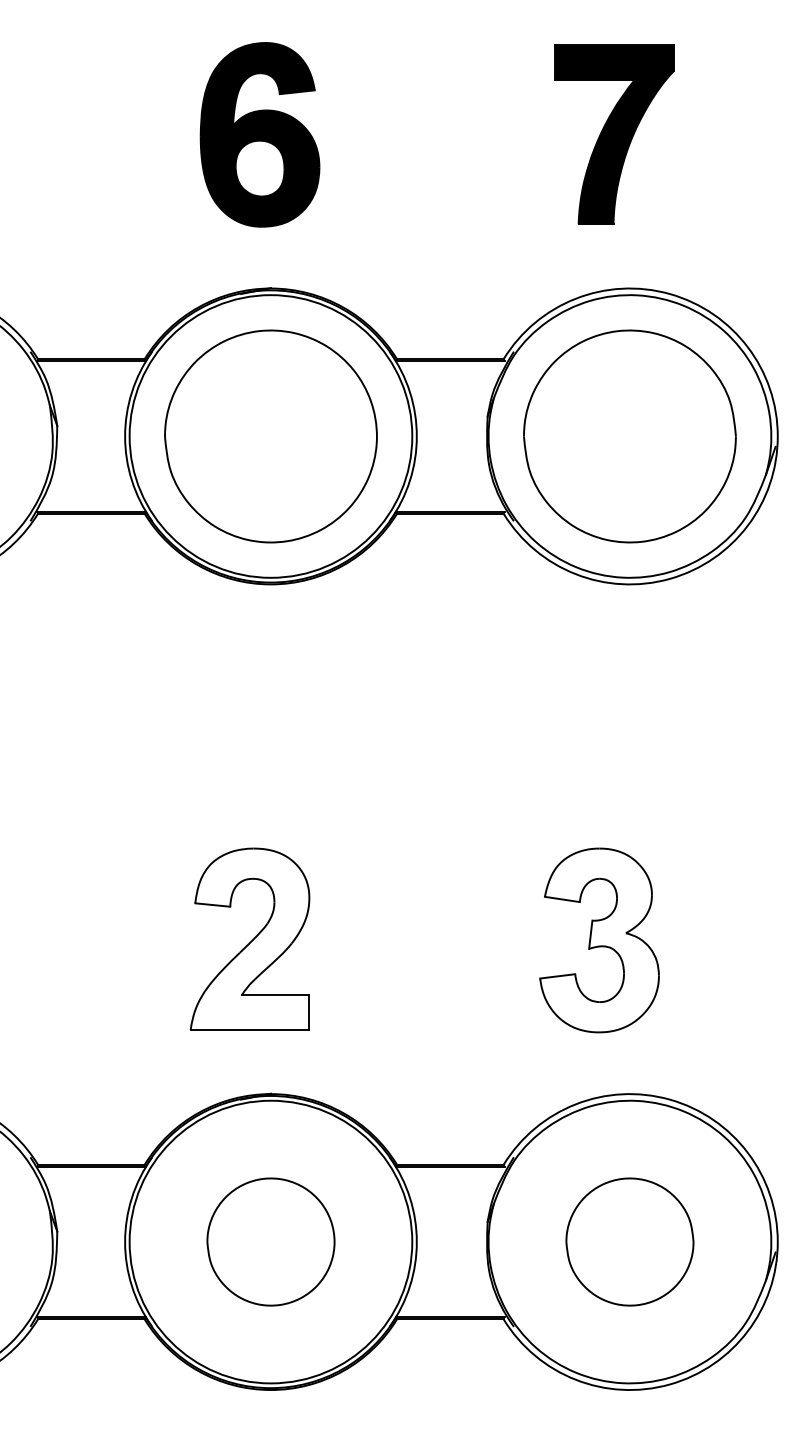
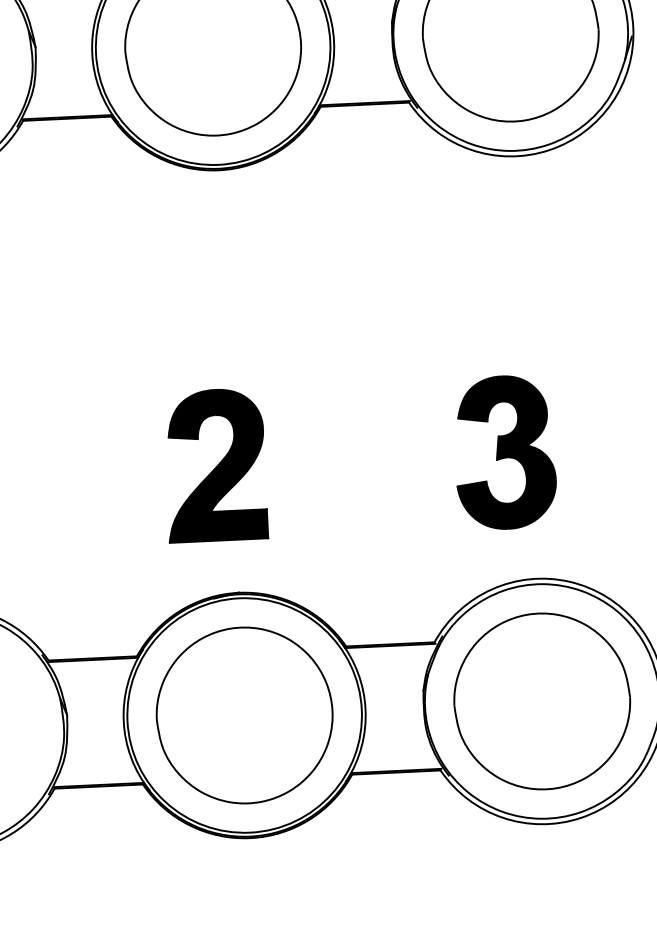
fill: (249, 939) -> (215, 465), added
fill: (599, 940) -> (505, 452), added
part: (270, 1241) -> (244, 715), size x1.67
part: (629, 1241) -> (541, 701), size x1.67

